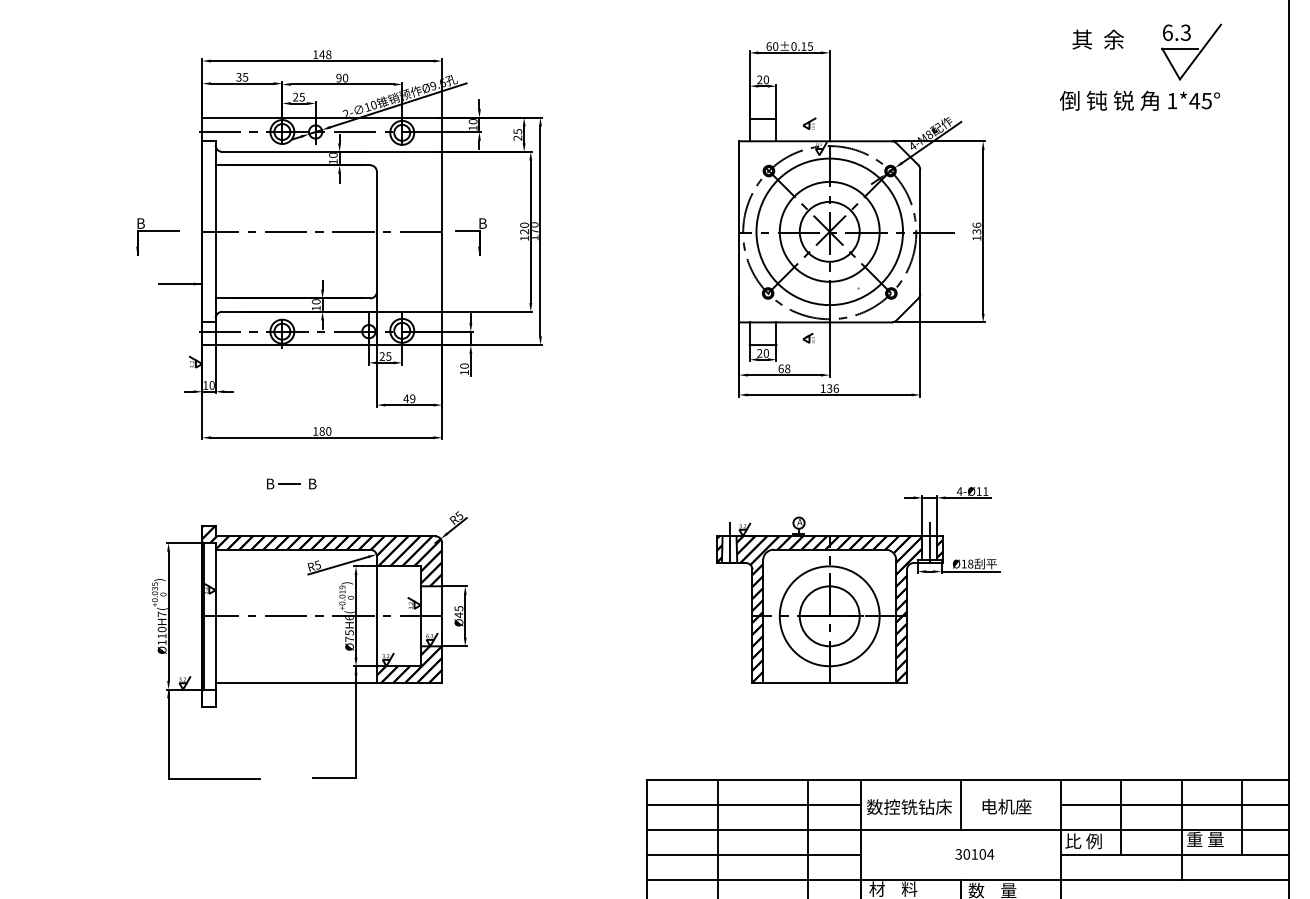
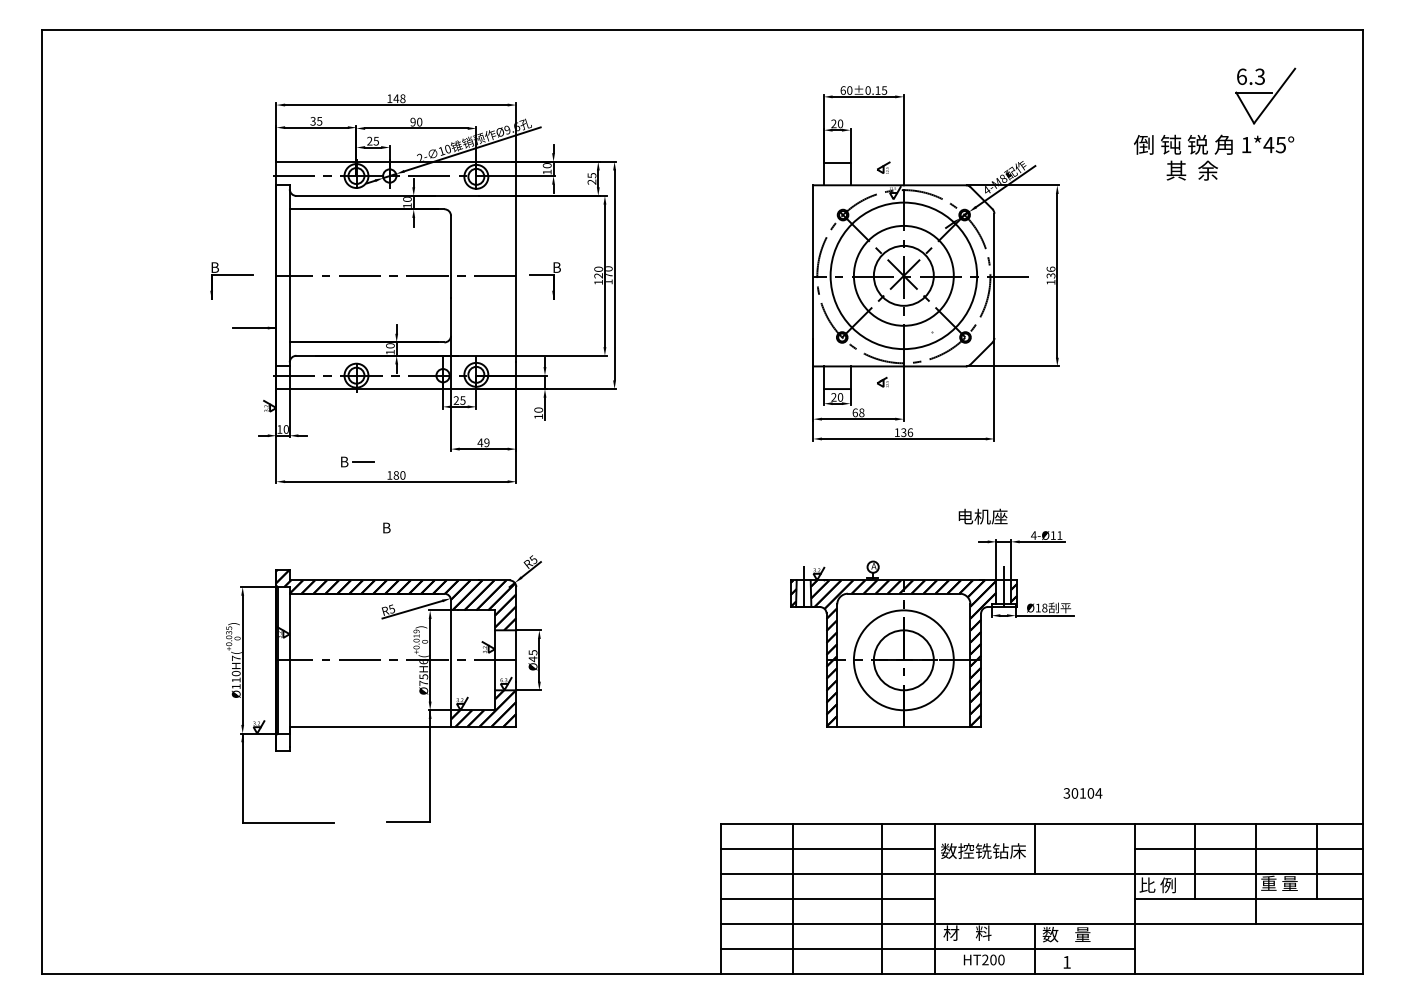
text: (1097, 39) -> (1191, 170), moved
part: (283, 483) -> (357, 461), moved
text: (1006, 806) -> (982, 516), moved
text: (974, 854) -> (1082, 793), moved

